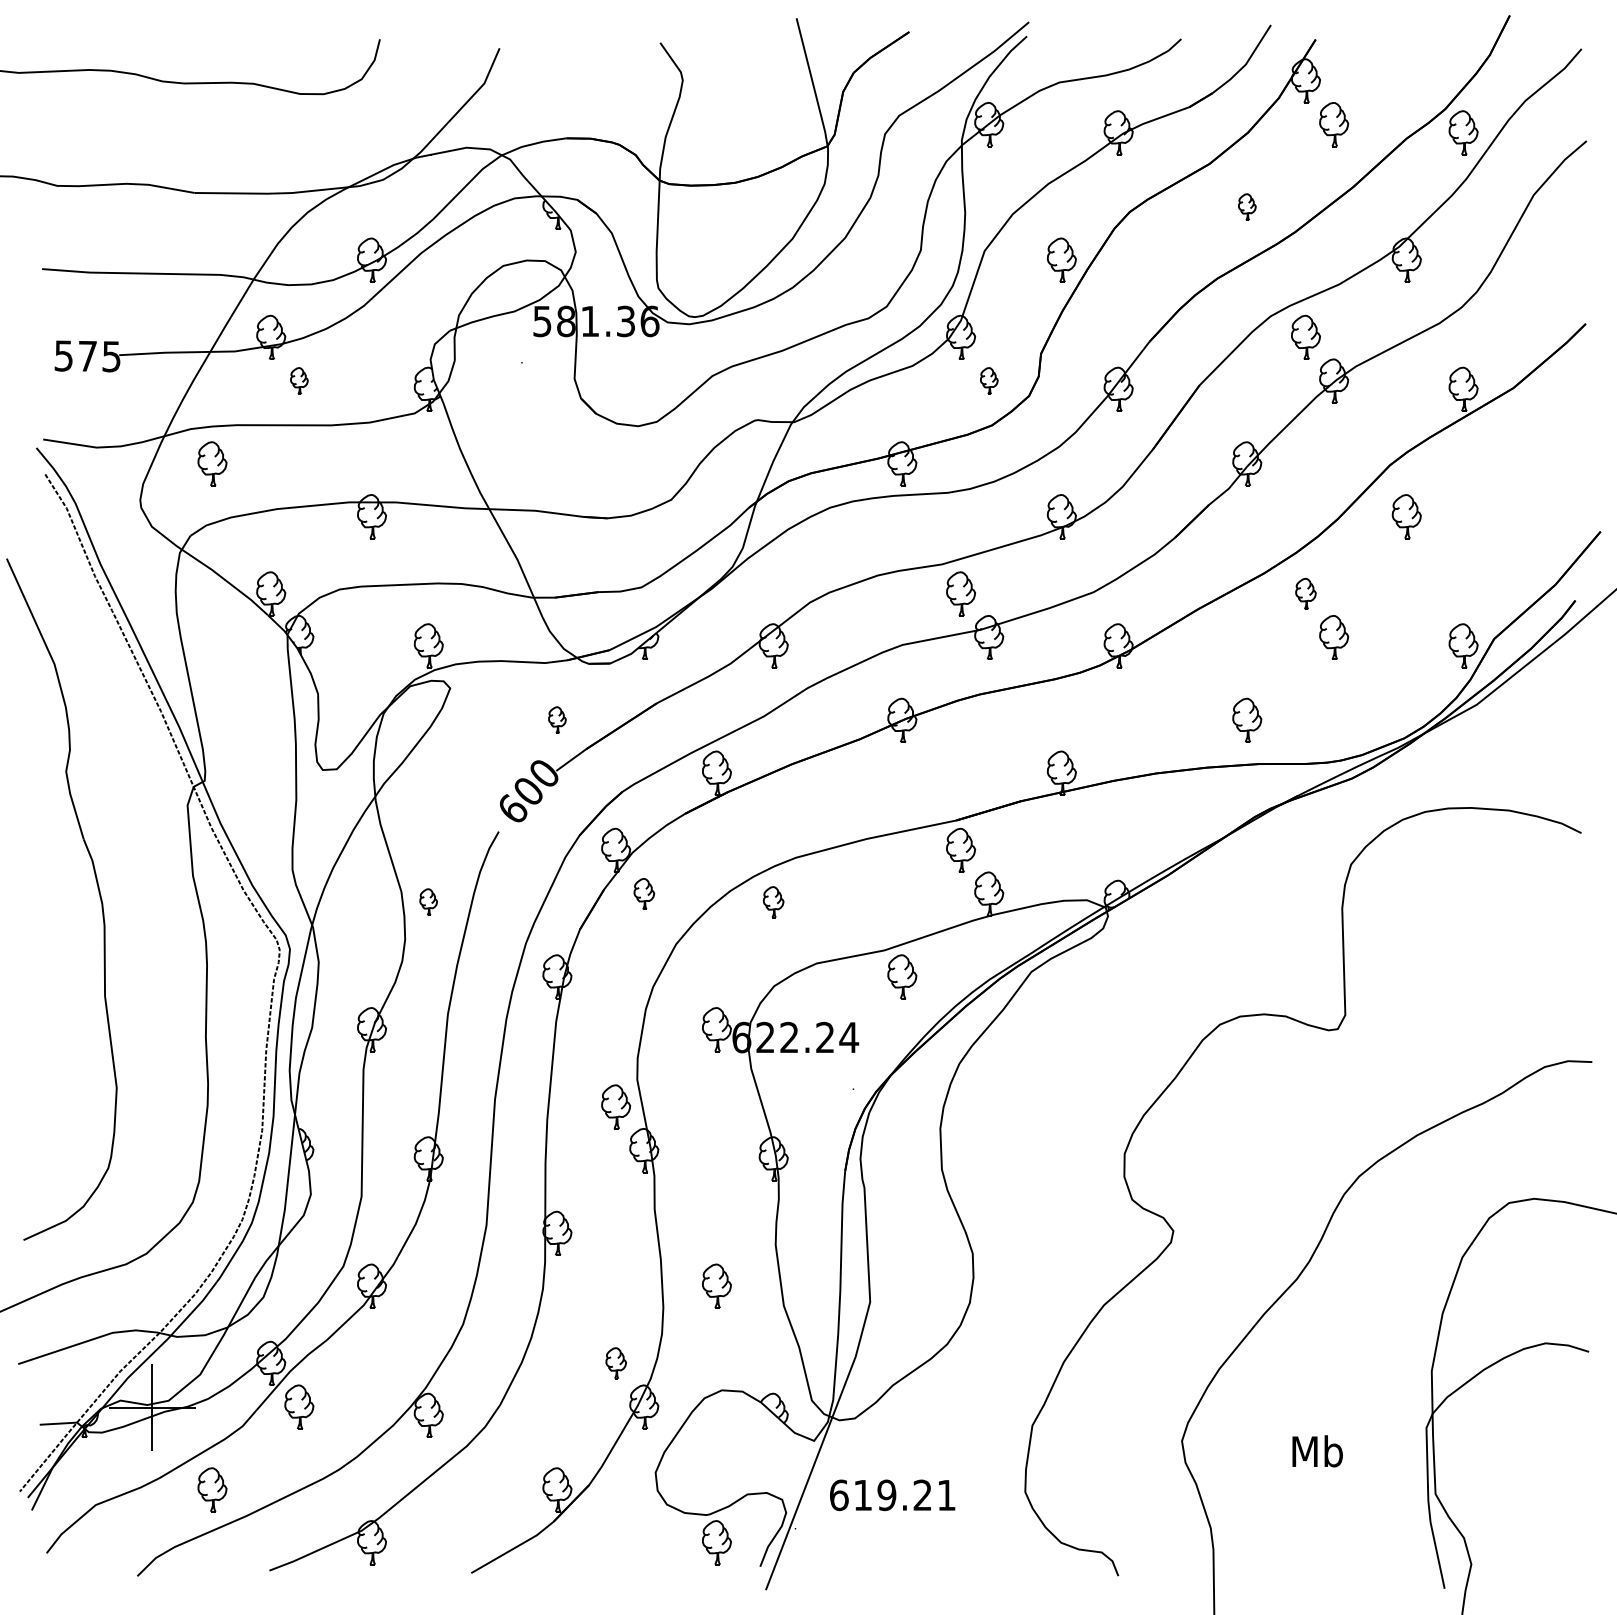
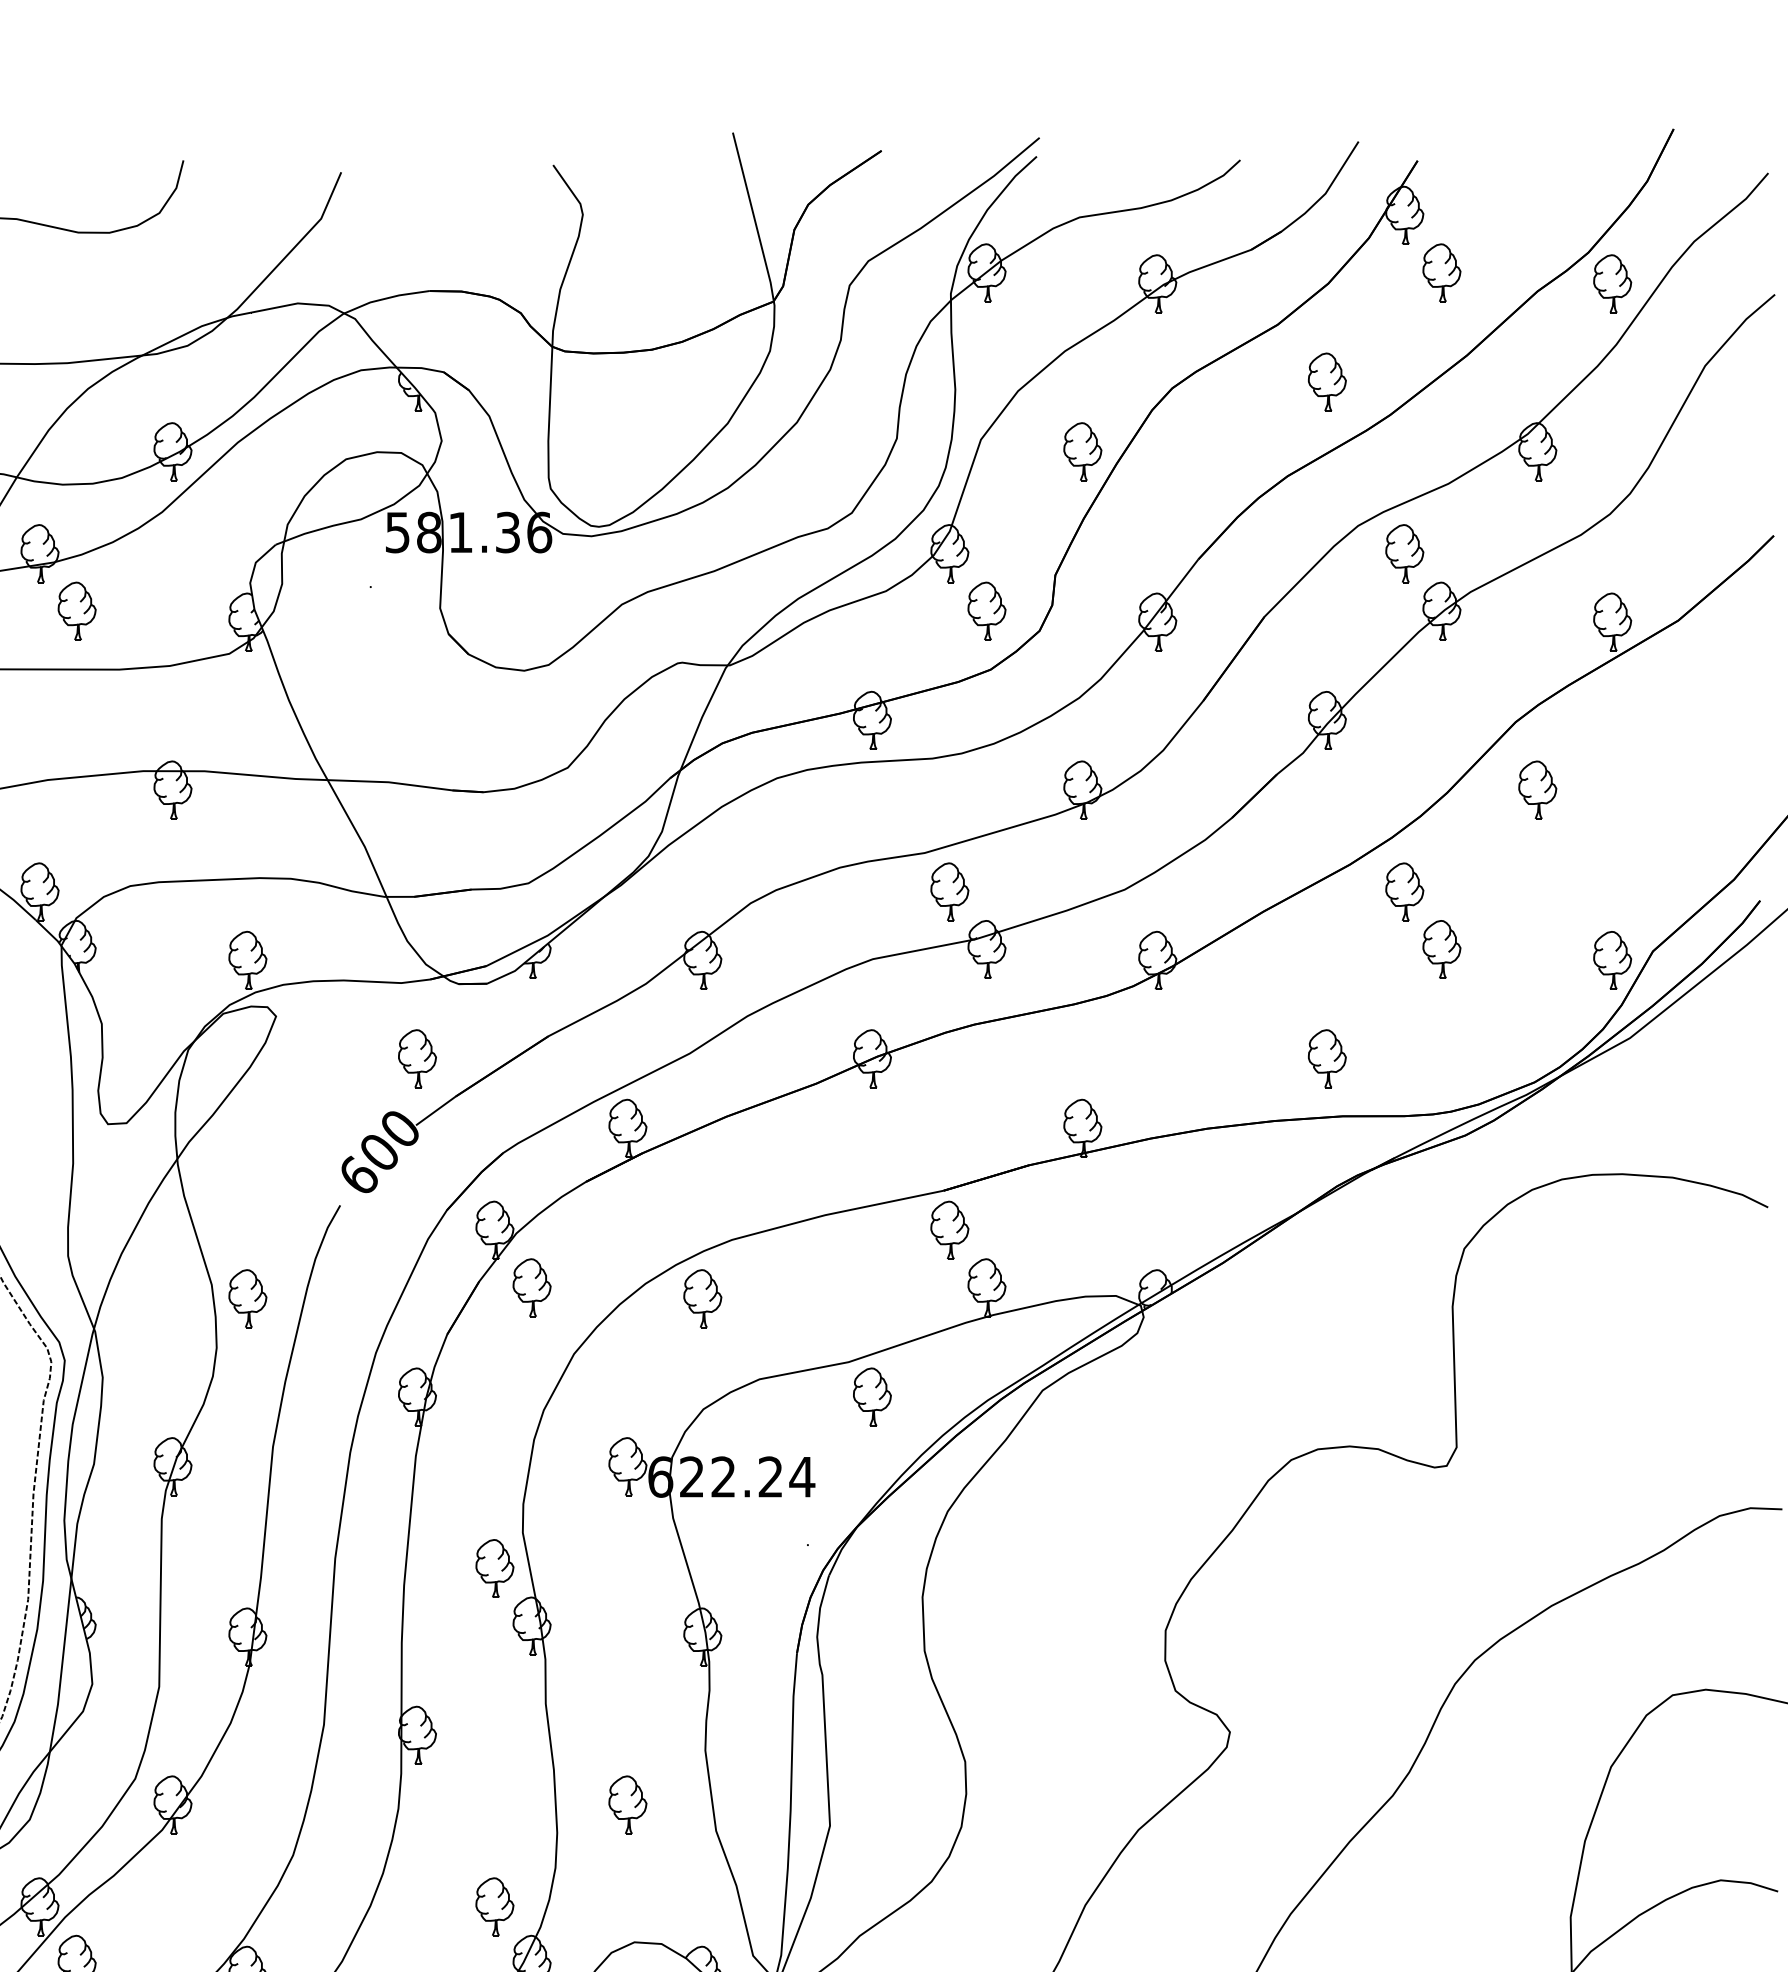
part: (1247, 206) -> (1327, 380), size x1.67
part: (299, 380) -> (77, 610), size x1.67
part: (989, 380) -> (987, 610), size x1.67
part: (1305, 593) -> (1404, 891), size x1.43
part: (557, 719) -> (417, 1057), size x1.67
part: (644, 893) -> (532, 1287), size x1.43
part: (428, 901) -> (247, 1297), size x1.67
part: (773, 901) -> (702, 1297), size x1.43
part: (616, 1362) -> (495, 1905), size x1.43

